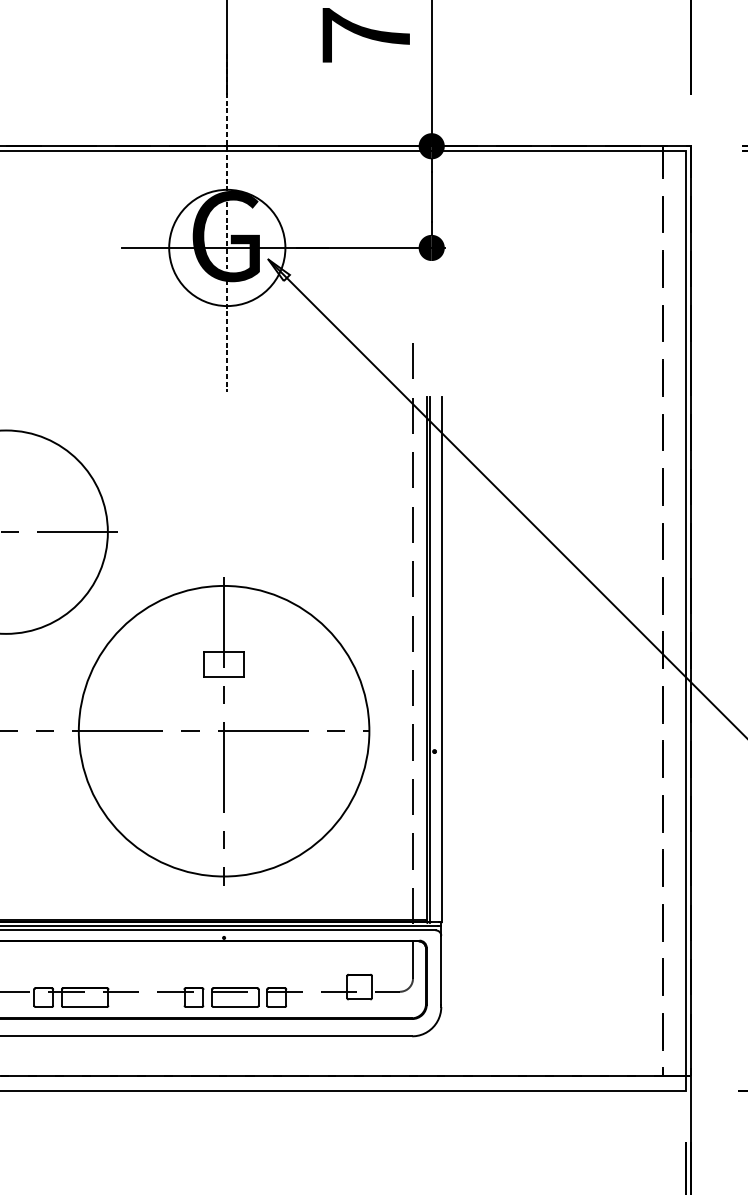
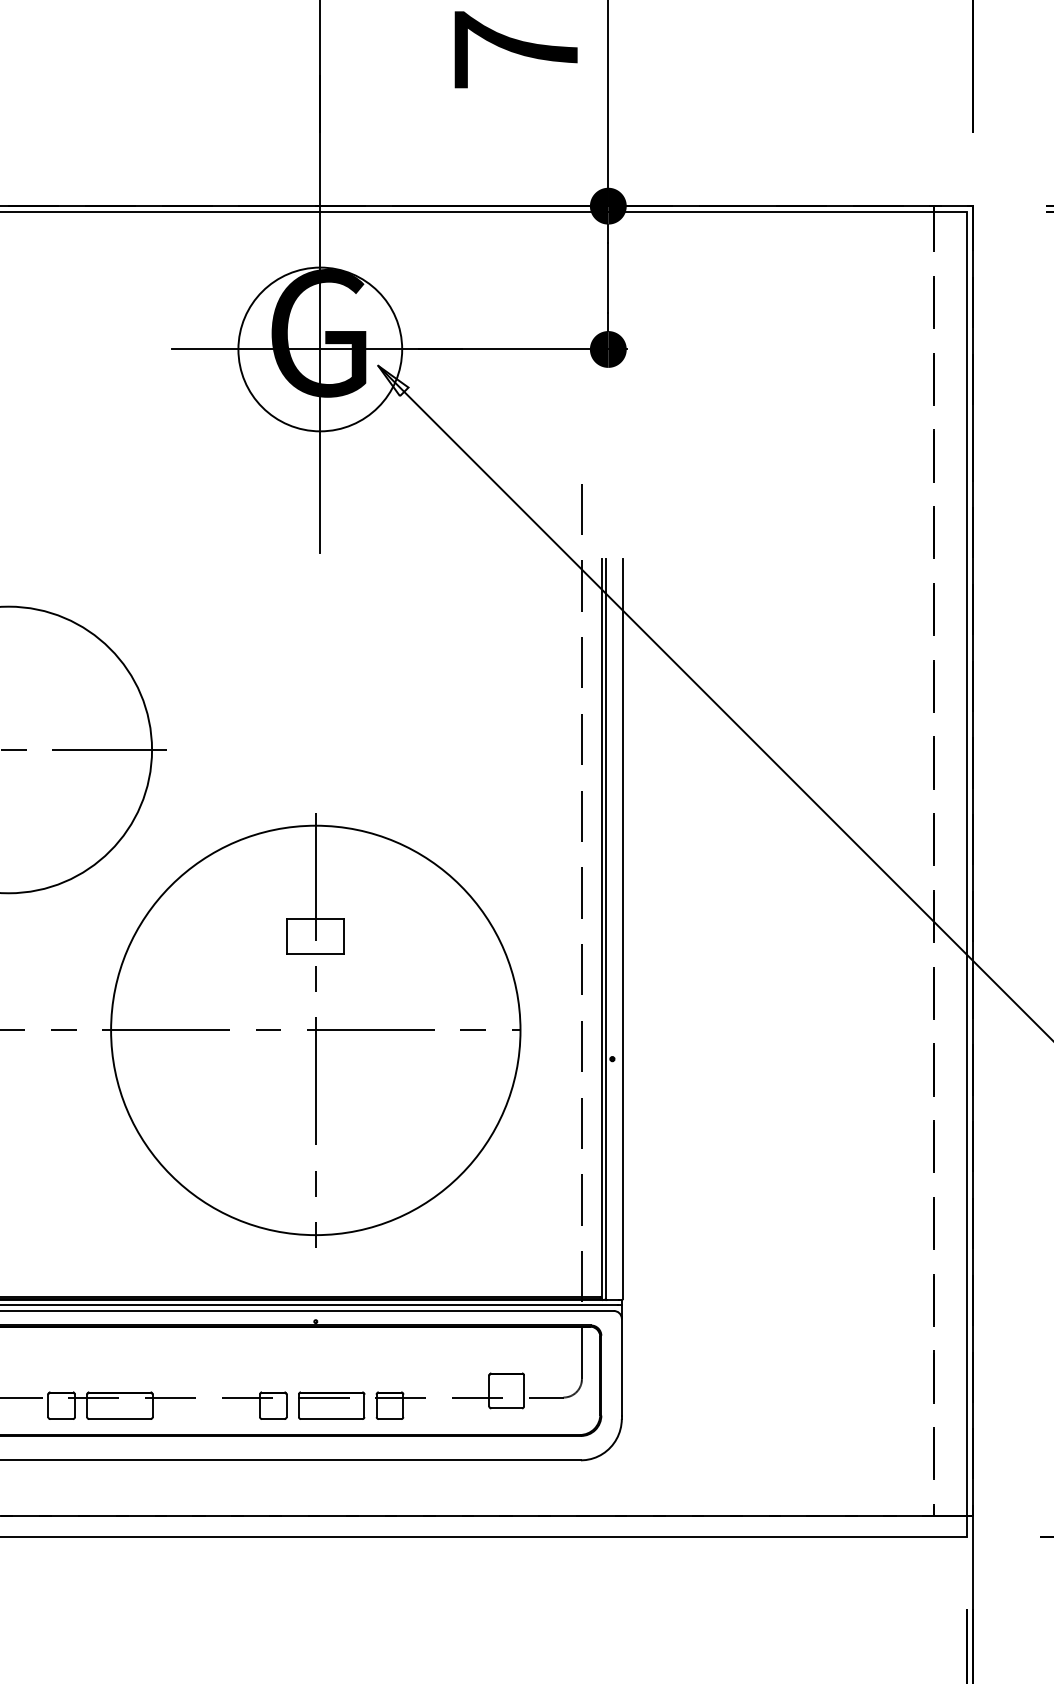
line: (227, 223) -> (320, 314), dashed -> solid

